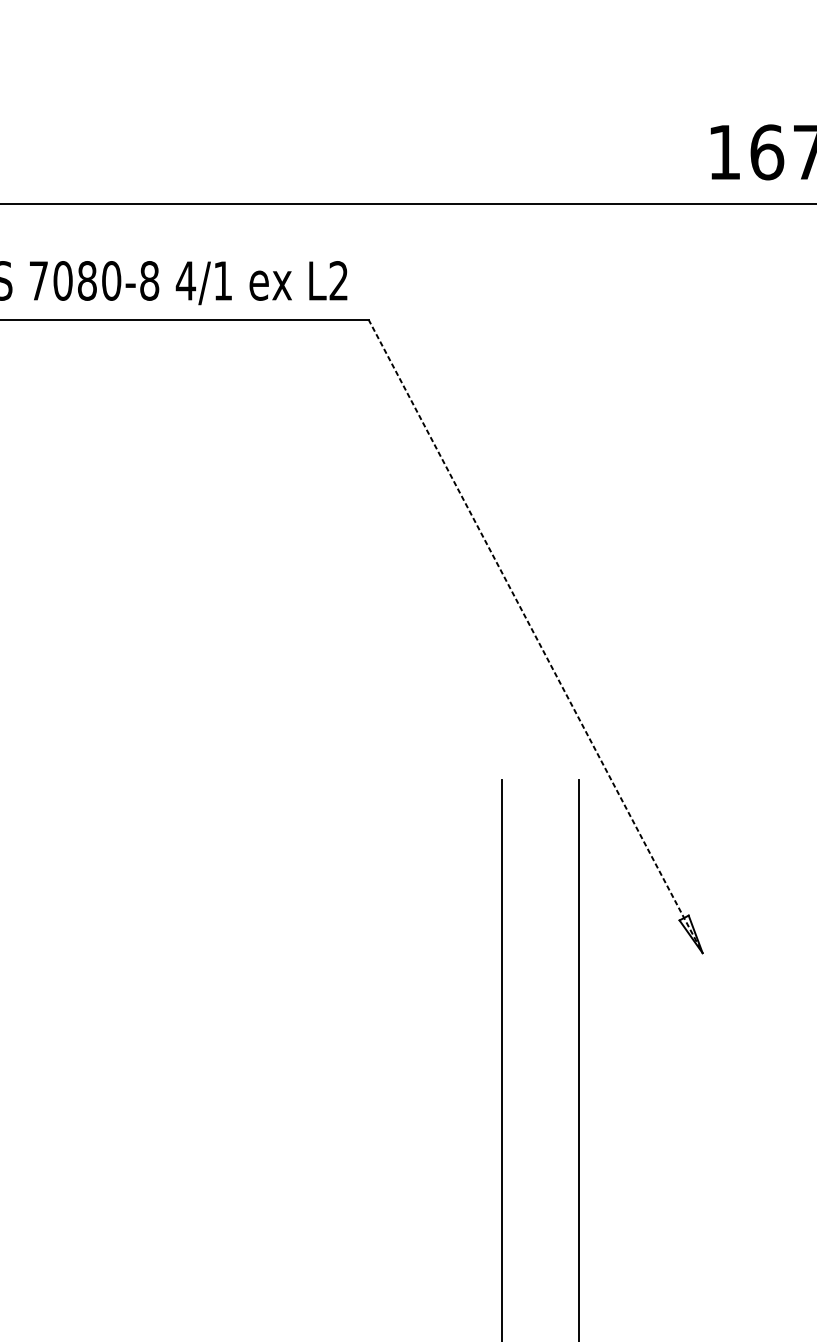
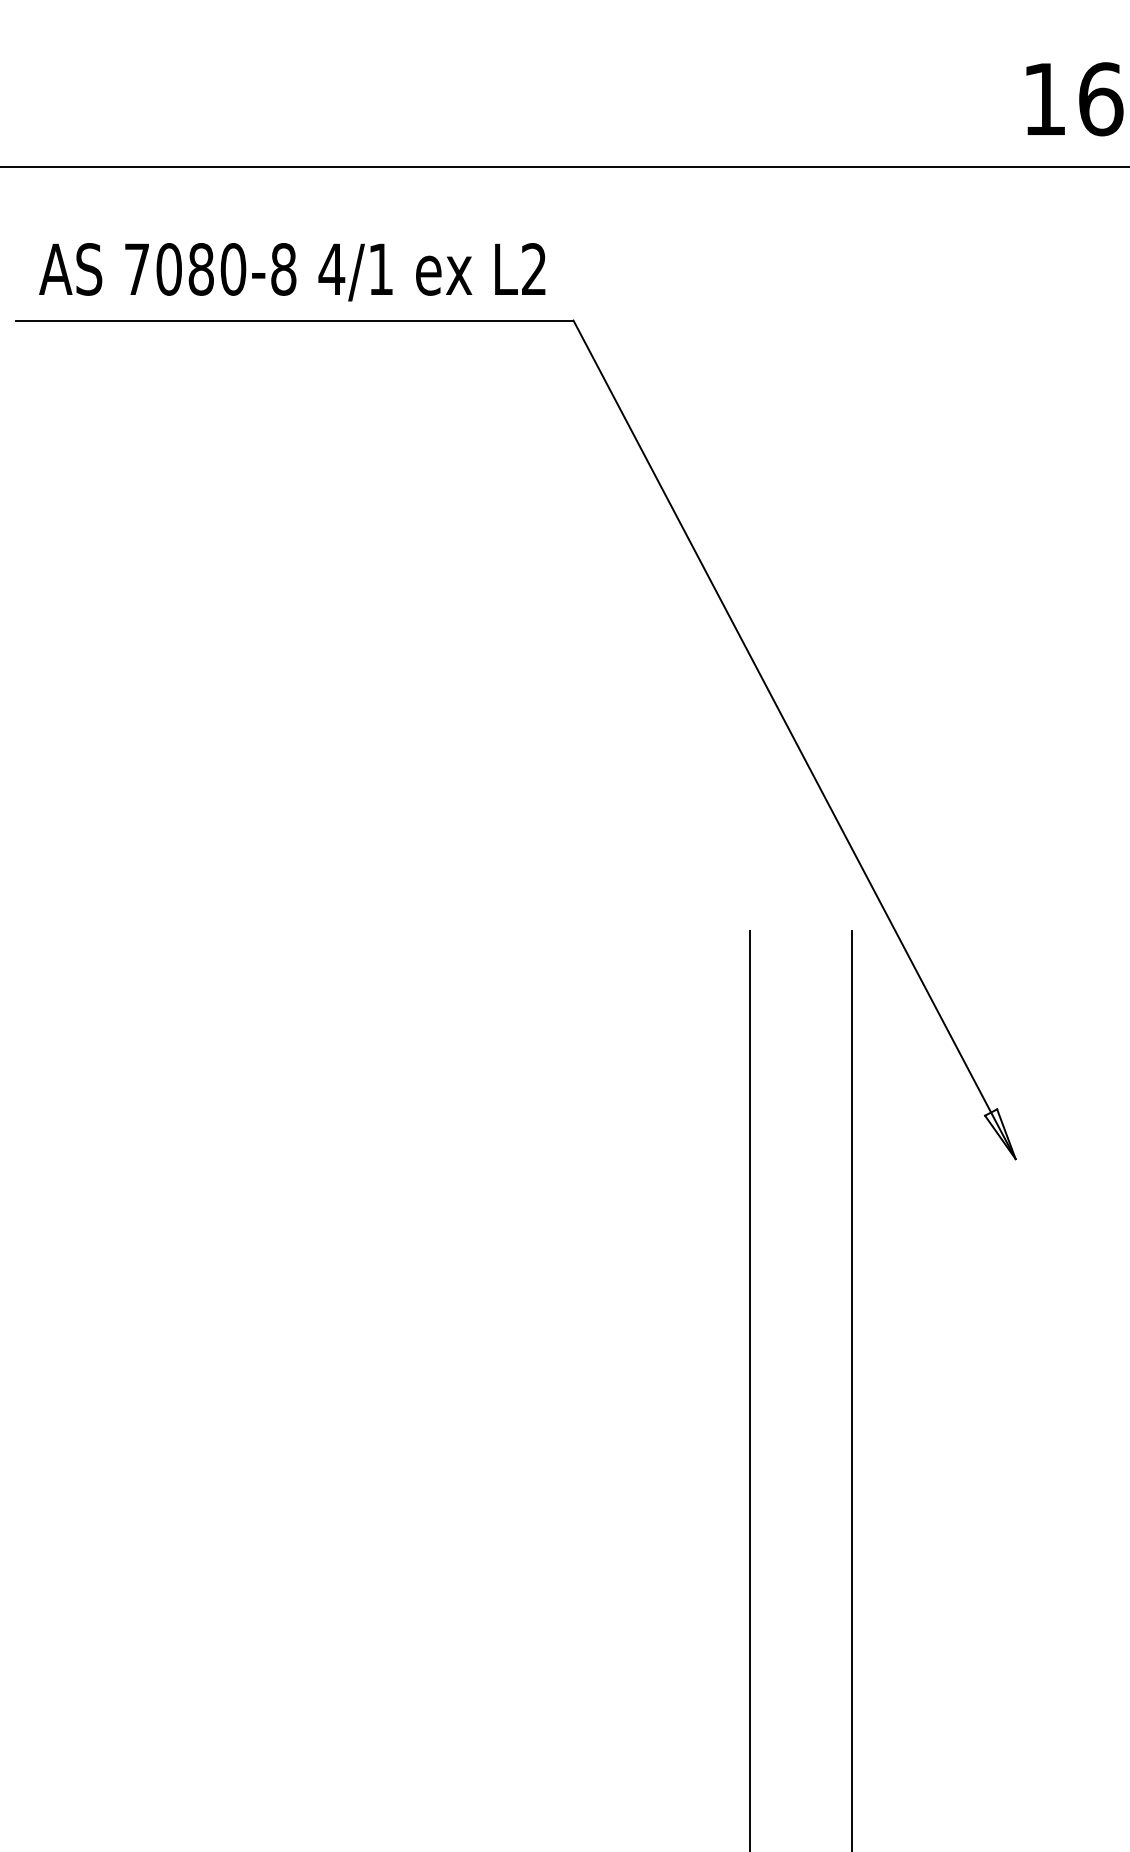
line: (535, 636) -> (794, 739), dashed -> solid

